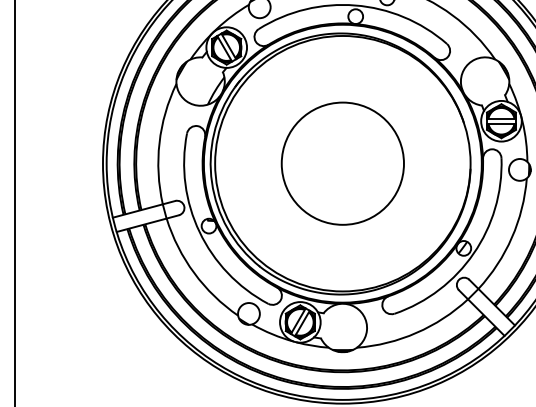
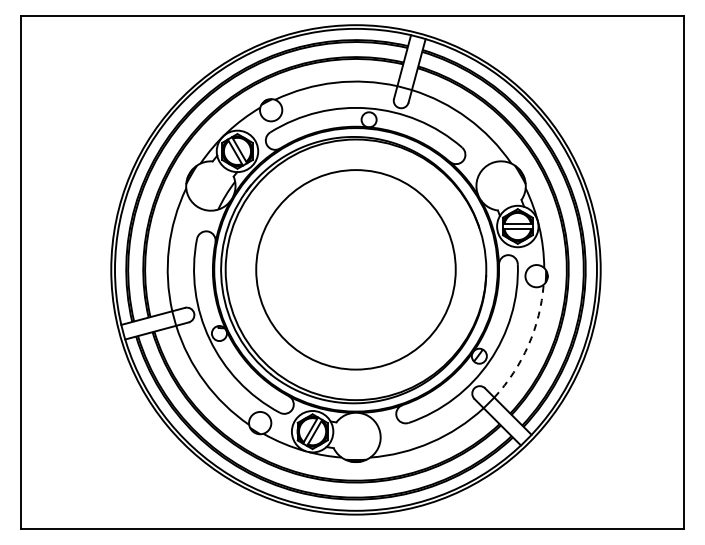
circle: (342, 163) -> (355, 269), size x1.6
arc: (511, 237) -> (528, 345), solid -> dashed

